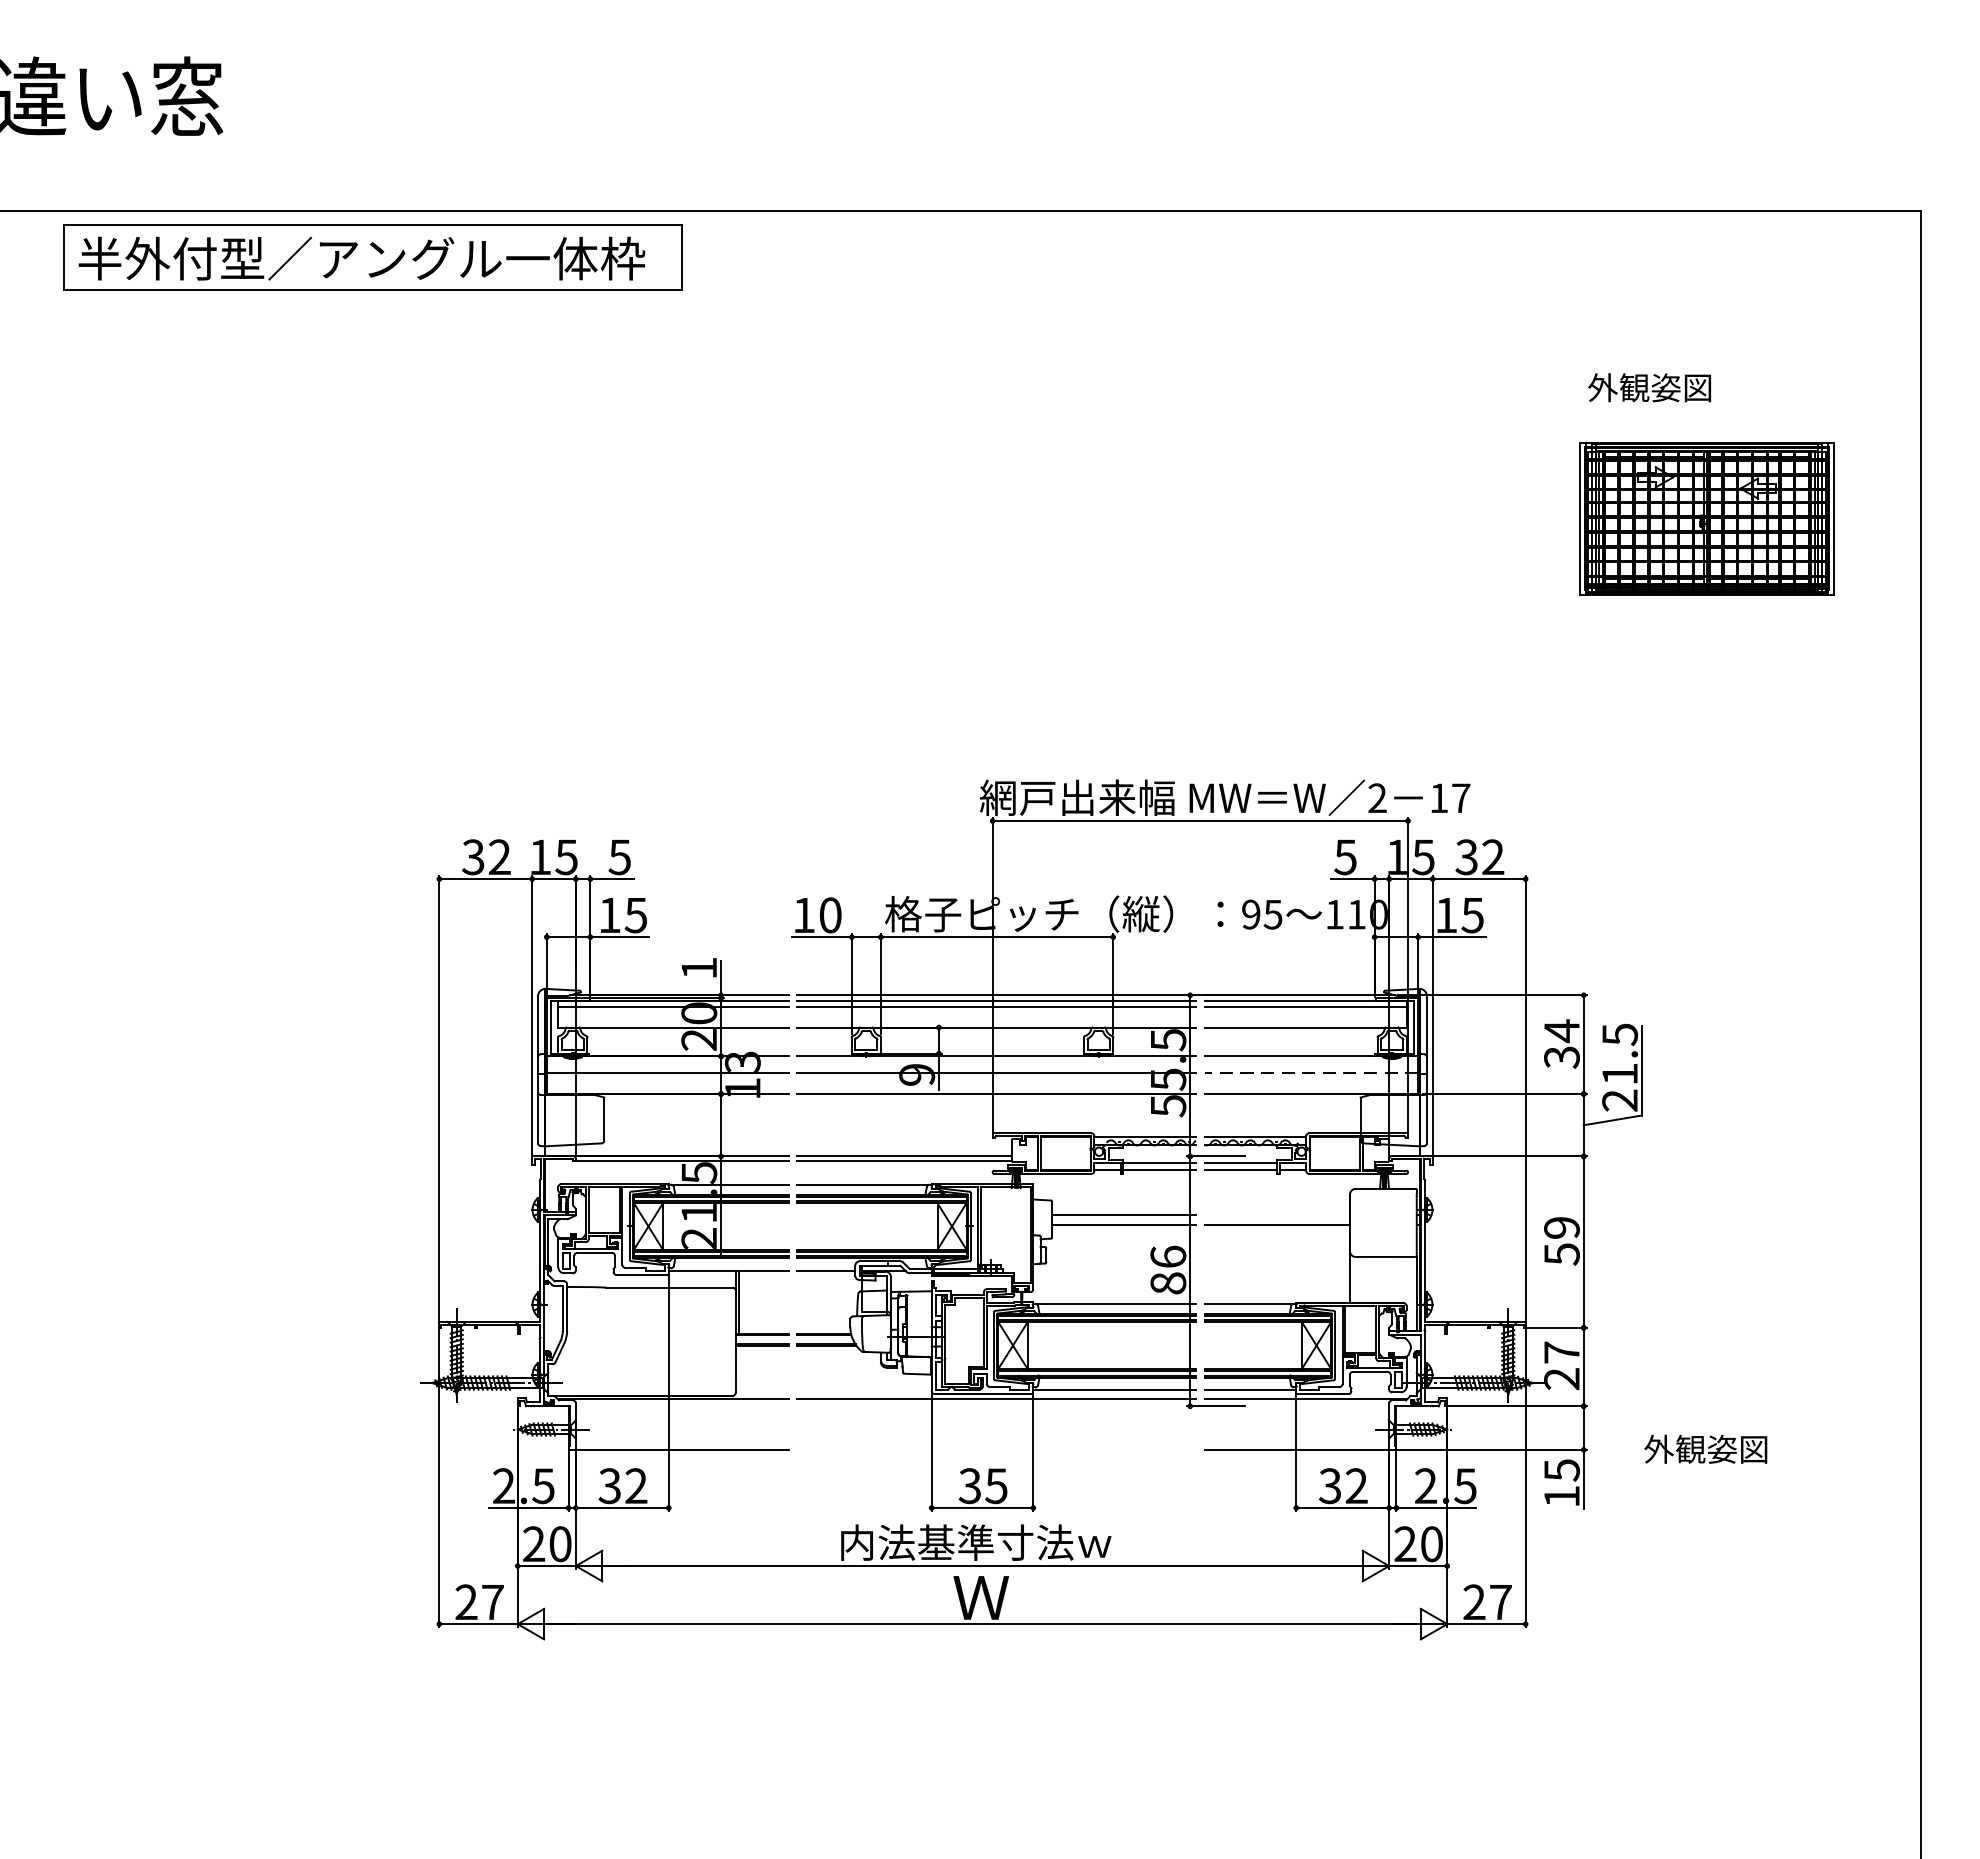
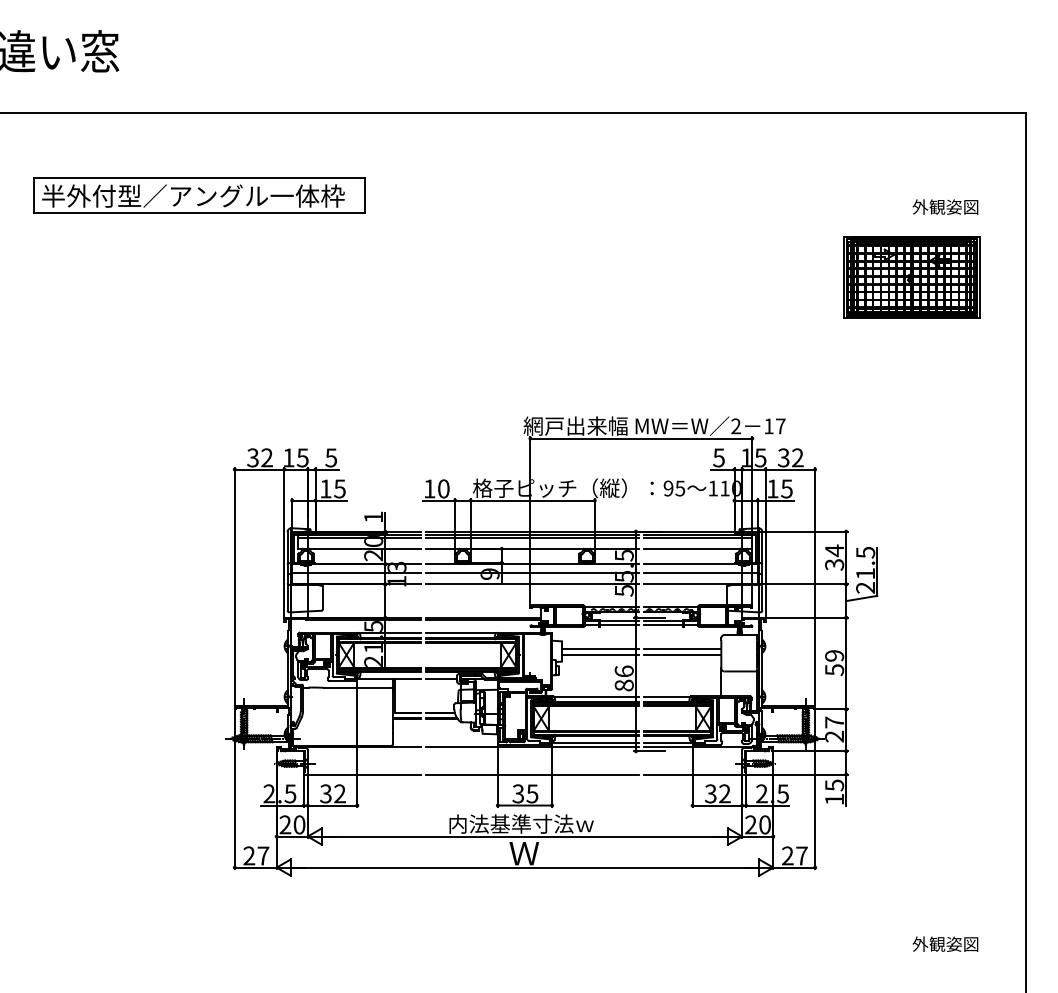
part: (373, 257) -> (199, 195), moved
text: (1649, 386) -> (945, 206), moved
line: (1310, 1073) -> (700, 573), dashed -> solid
line: (1277, 1215) -> (682, 649), added
text: (1705, 1447) -> (945, 943), moved
line: (996, 1449) -> (532, 774), added

